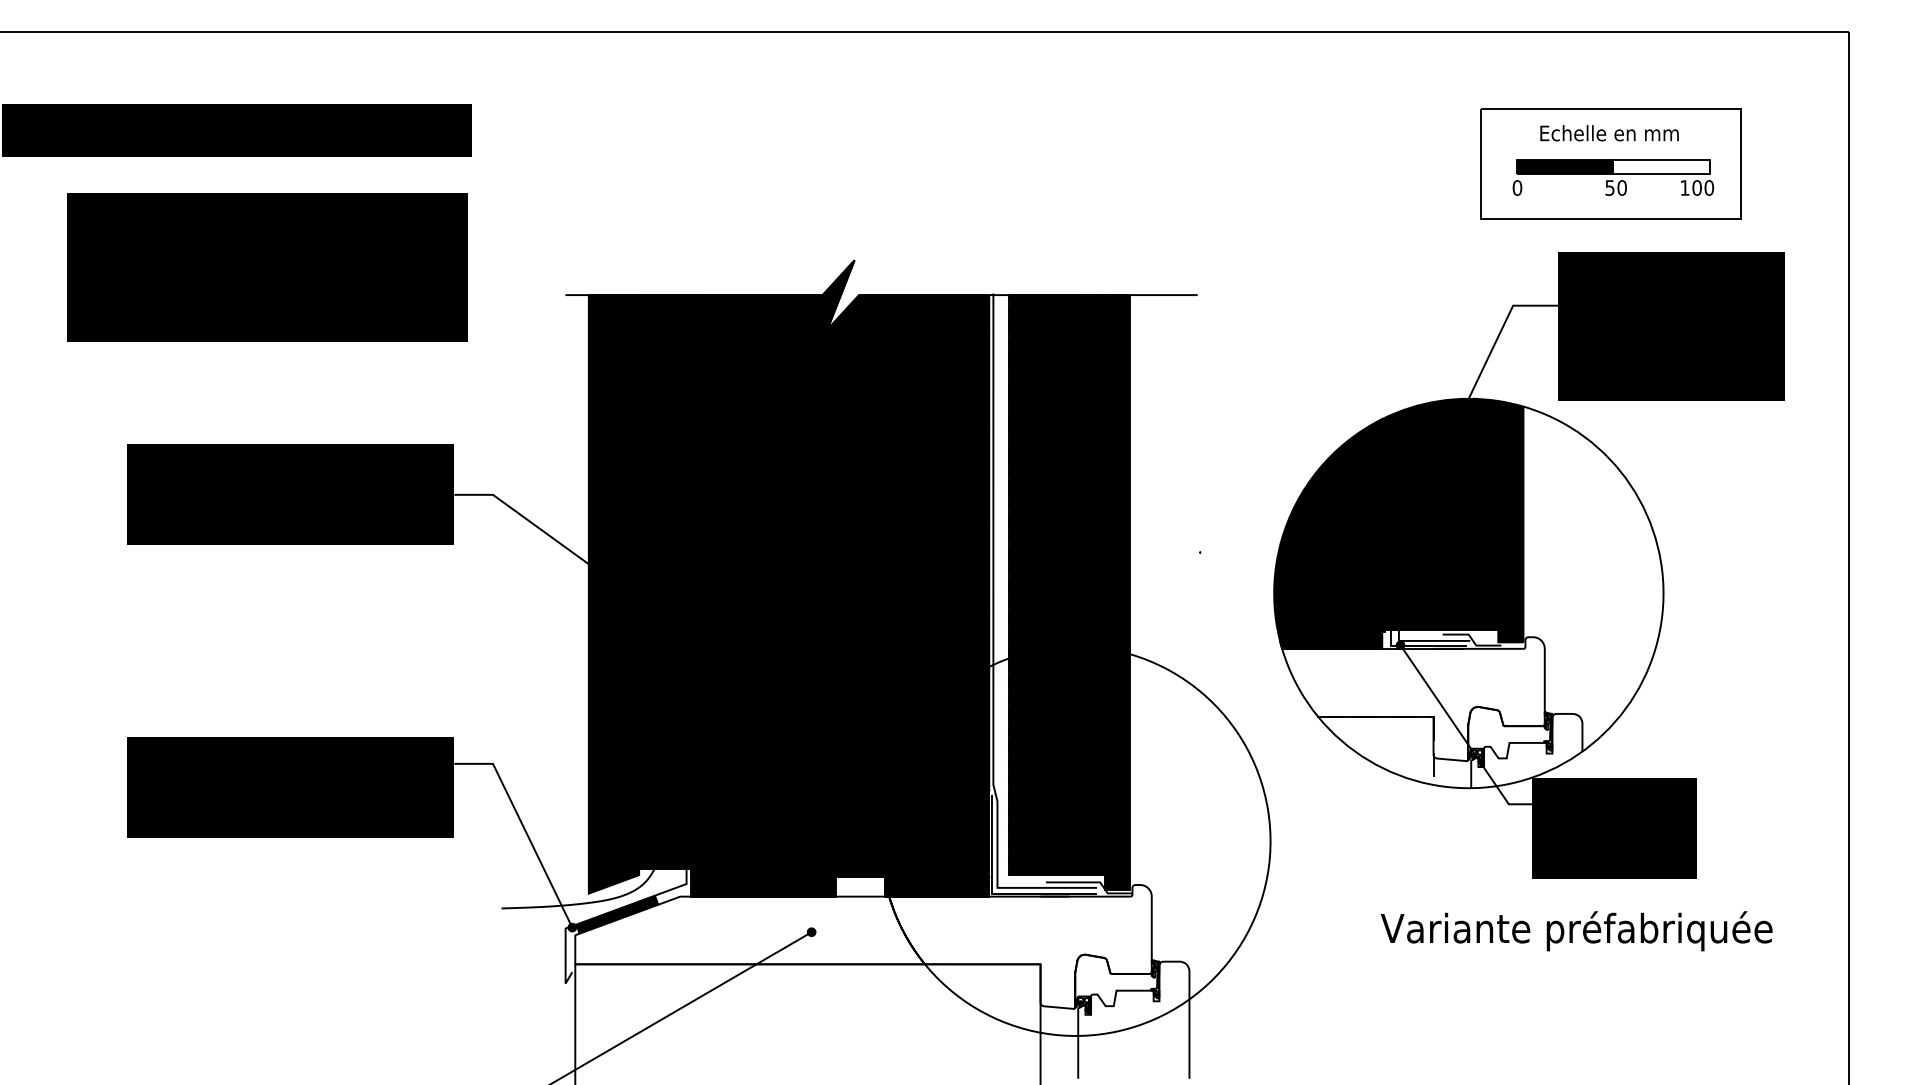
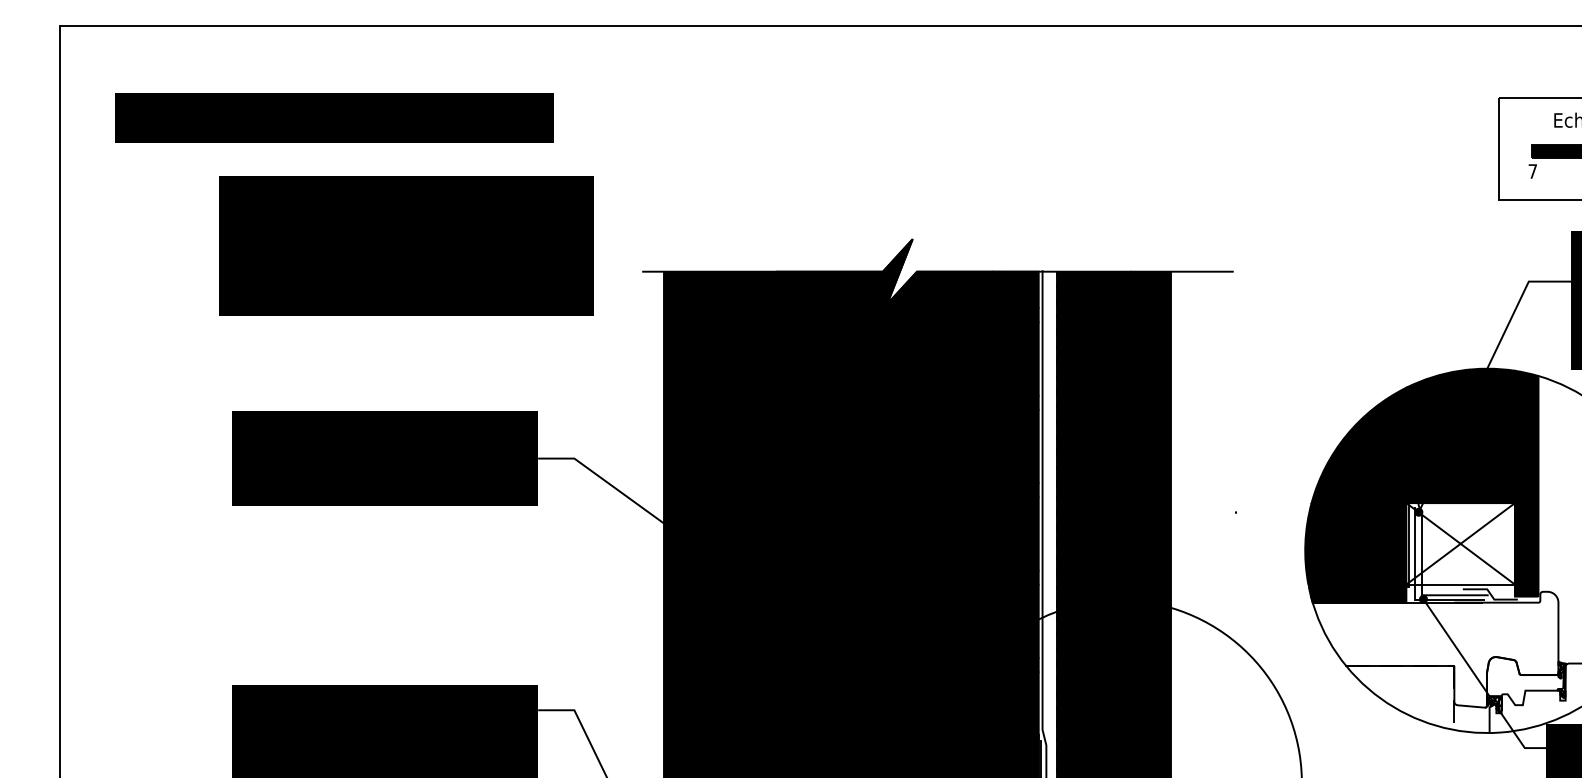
text: (1517, 187) -> (1532, 171), 0 -> 7
text: (267, 267) -> (406, 245), moved
fill: (1440, 585) -> (1460, 543), removed

